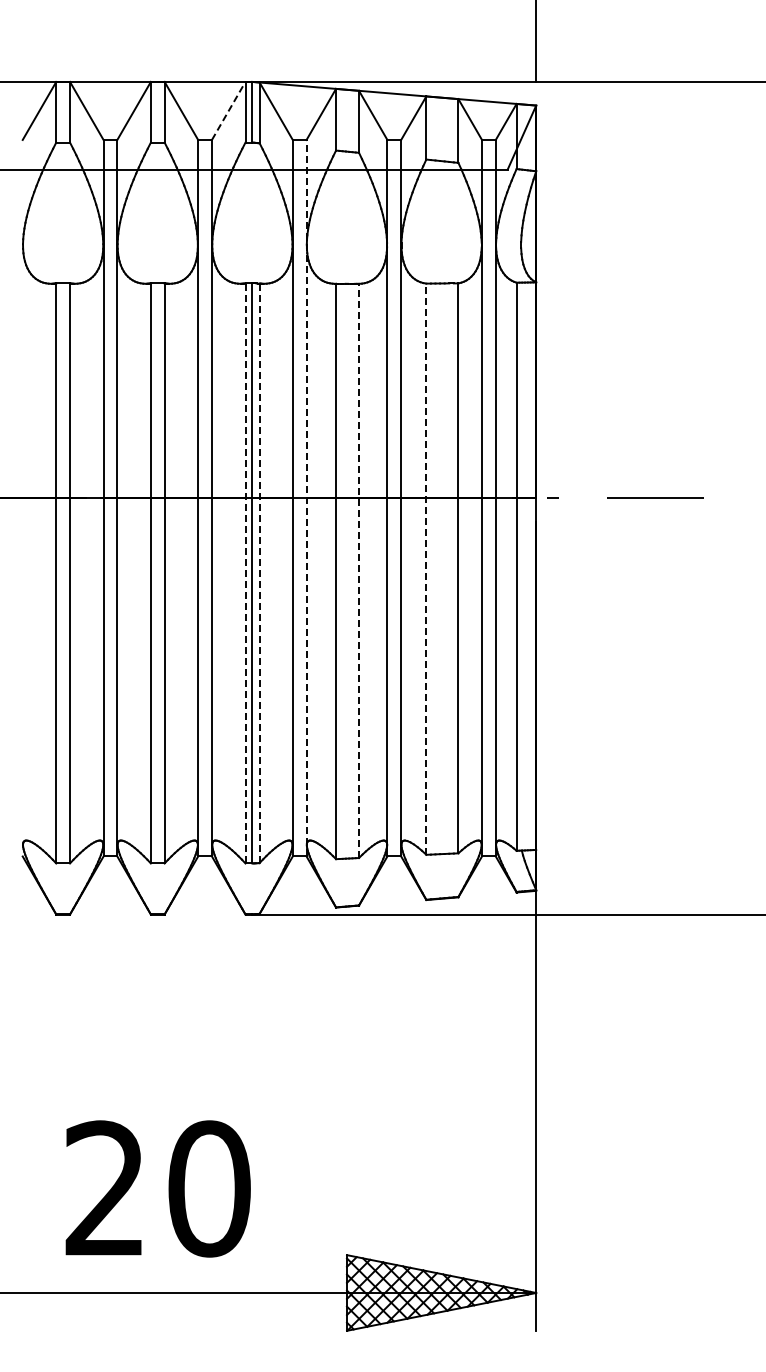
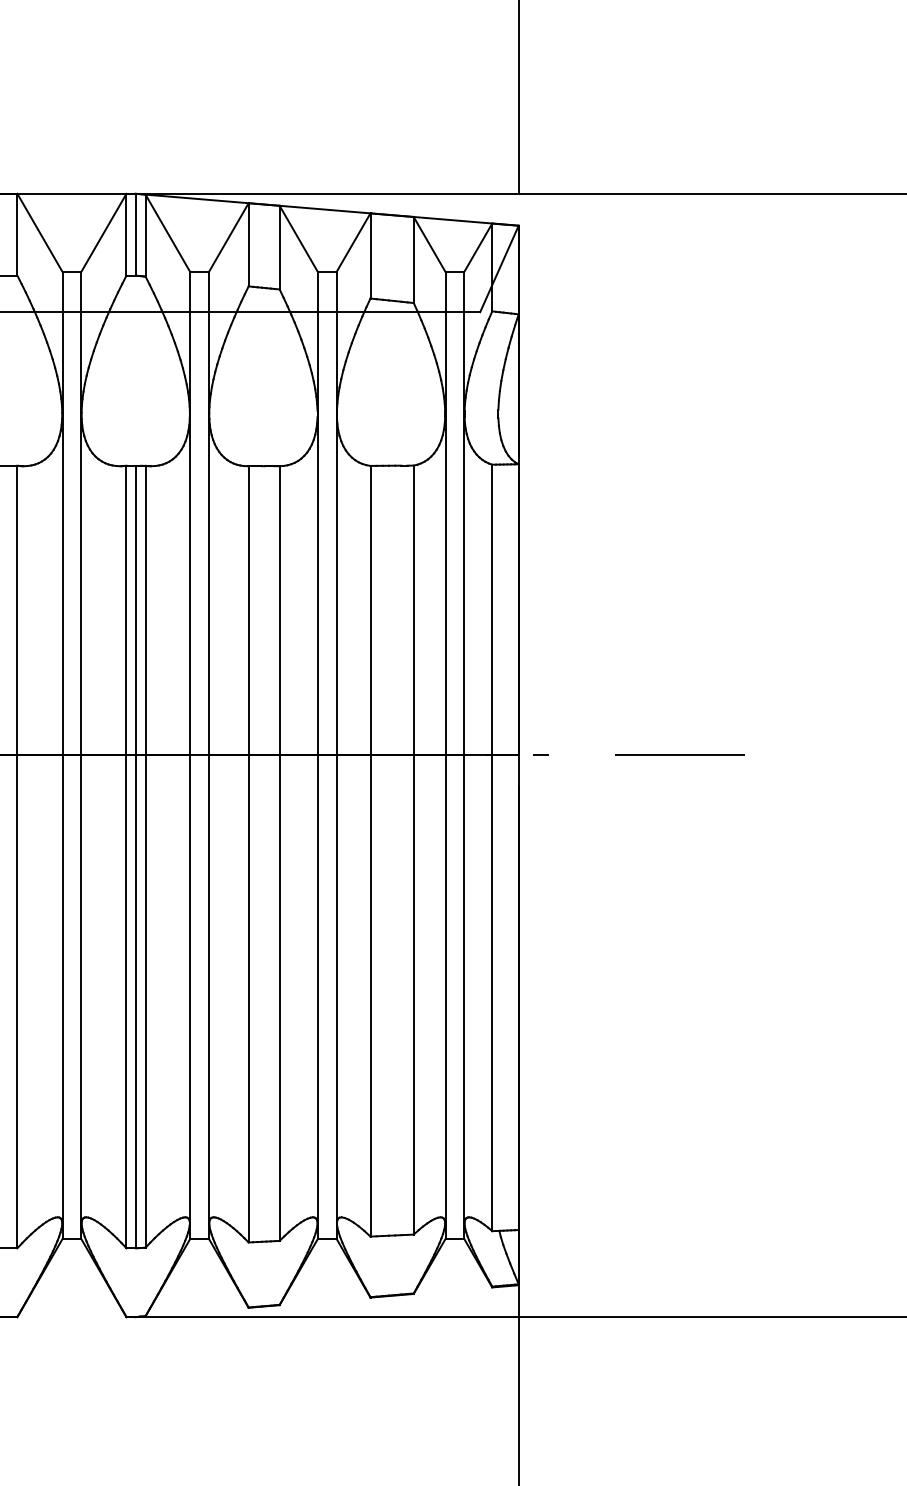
line: (228, 110) -> (103, 232), dashed -> solid
line: (306, 497) -> (208, 754), dashed -> solid
line: (426, 569) -> (370, 851), dashed -> solid
line: (359, 570) -> (280, 852), dashed -> solid
line: (245, 573) -> (126, 857), dashed -> solid
line: (259, 573) -> (145, 857), dashed -> solid

